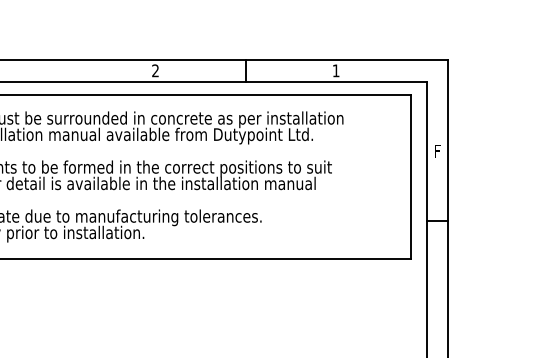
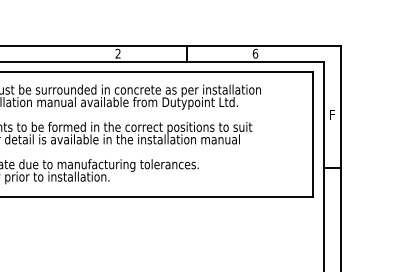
text: (336, 70) -> (255, 53), 1 -> 6

